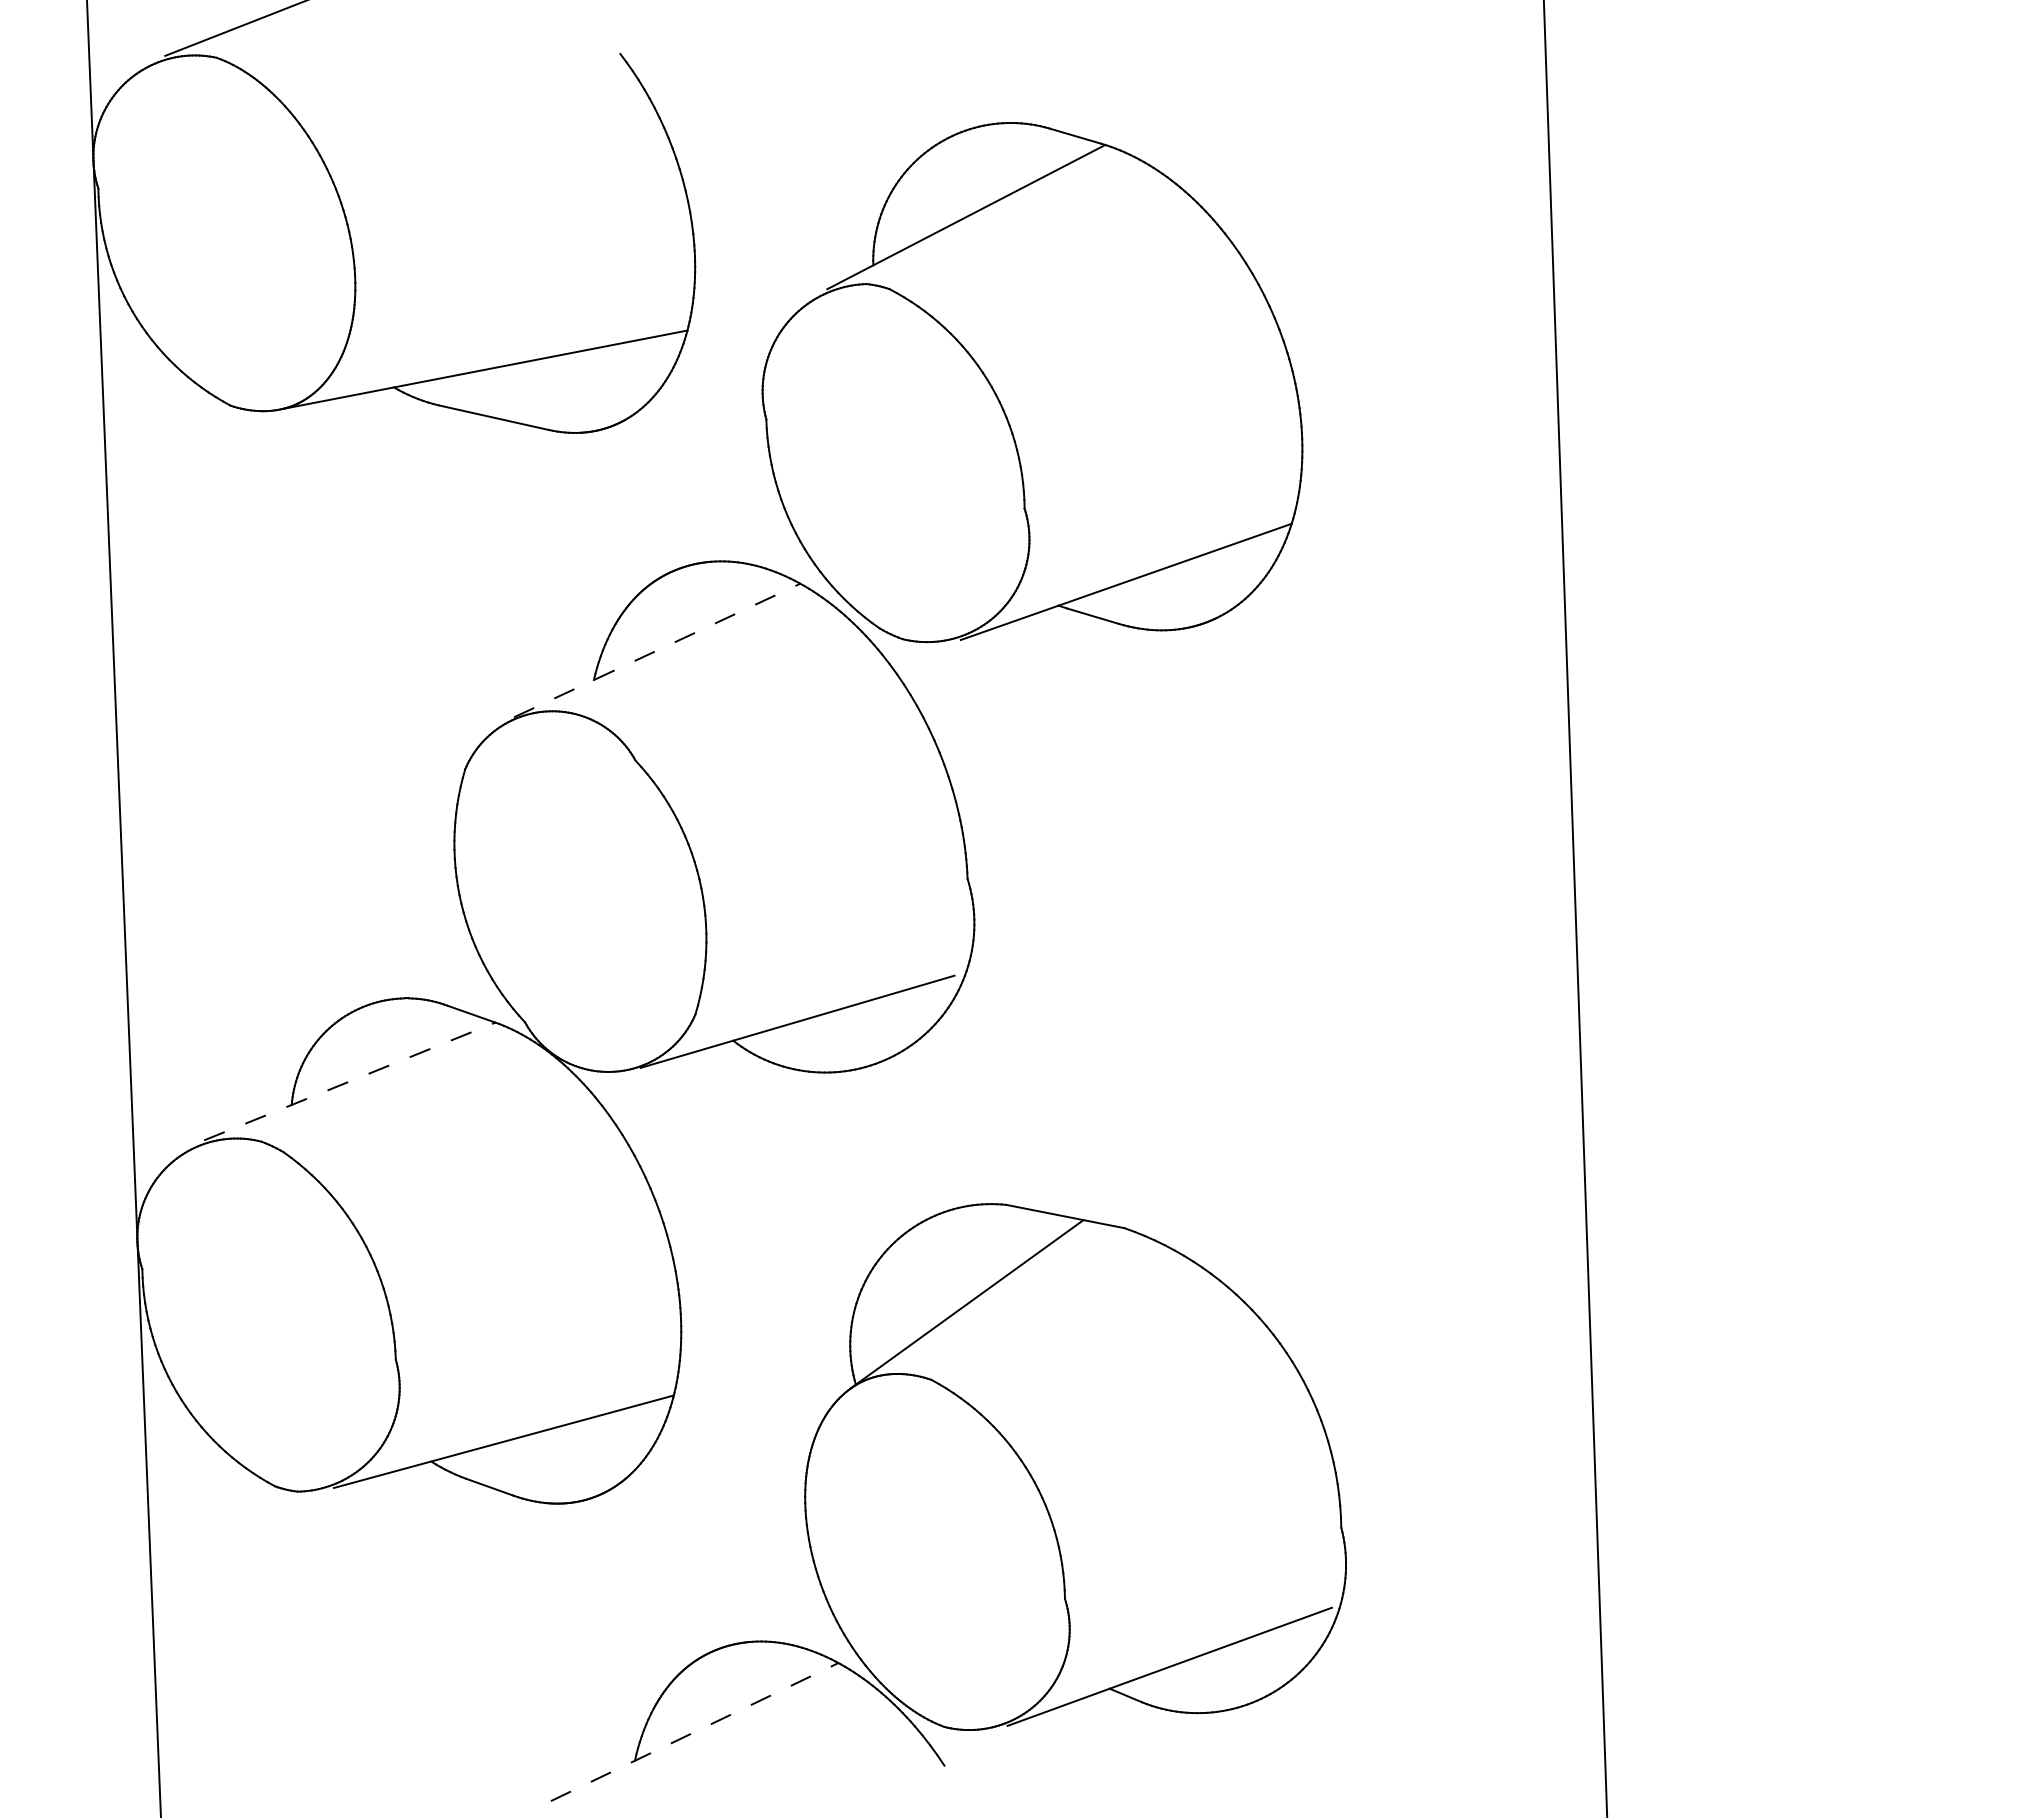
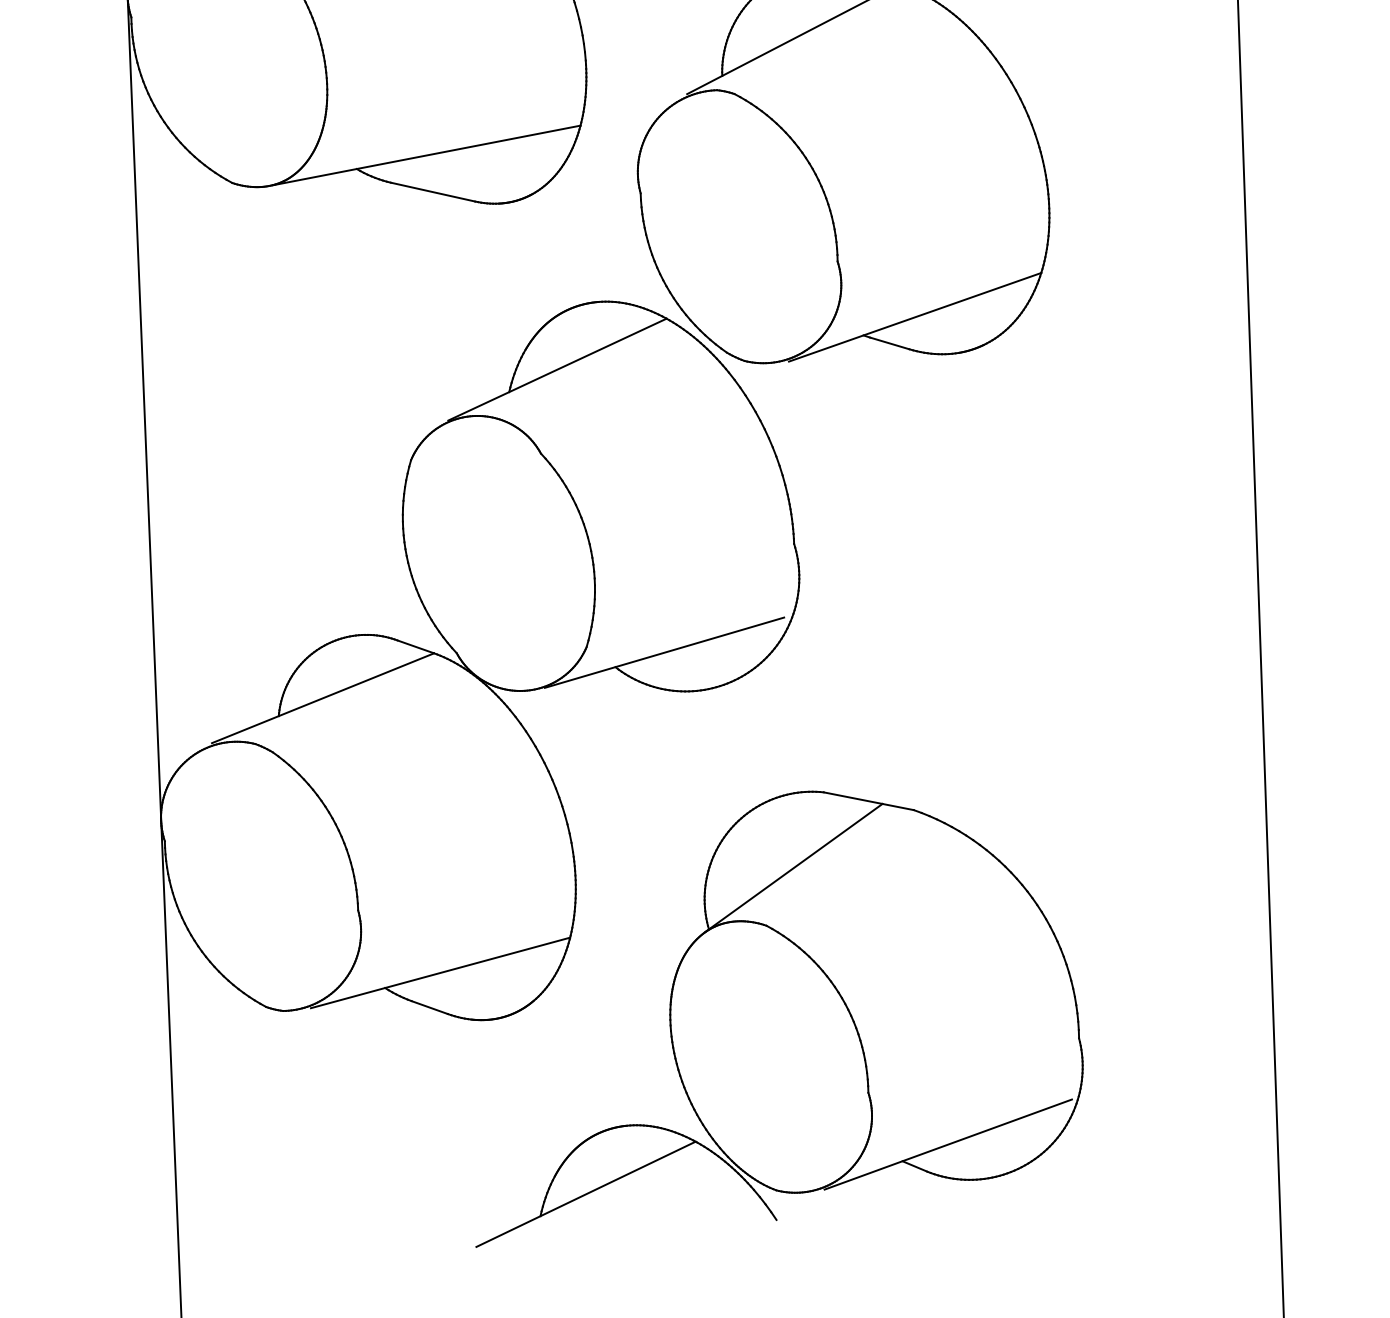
line: (657, 650) -> (557, 369), dashed -> solid
line: (350, 1081) -> (323, 698), dashed -> solid
line: (695, 1731) -> (586, 1193), dashed -> solid

